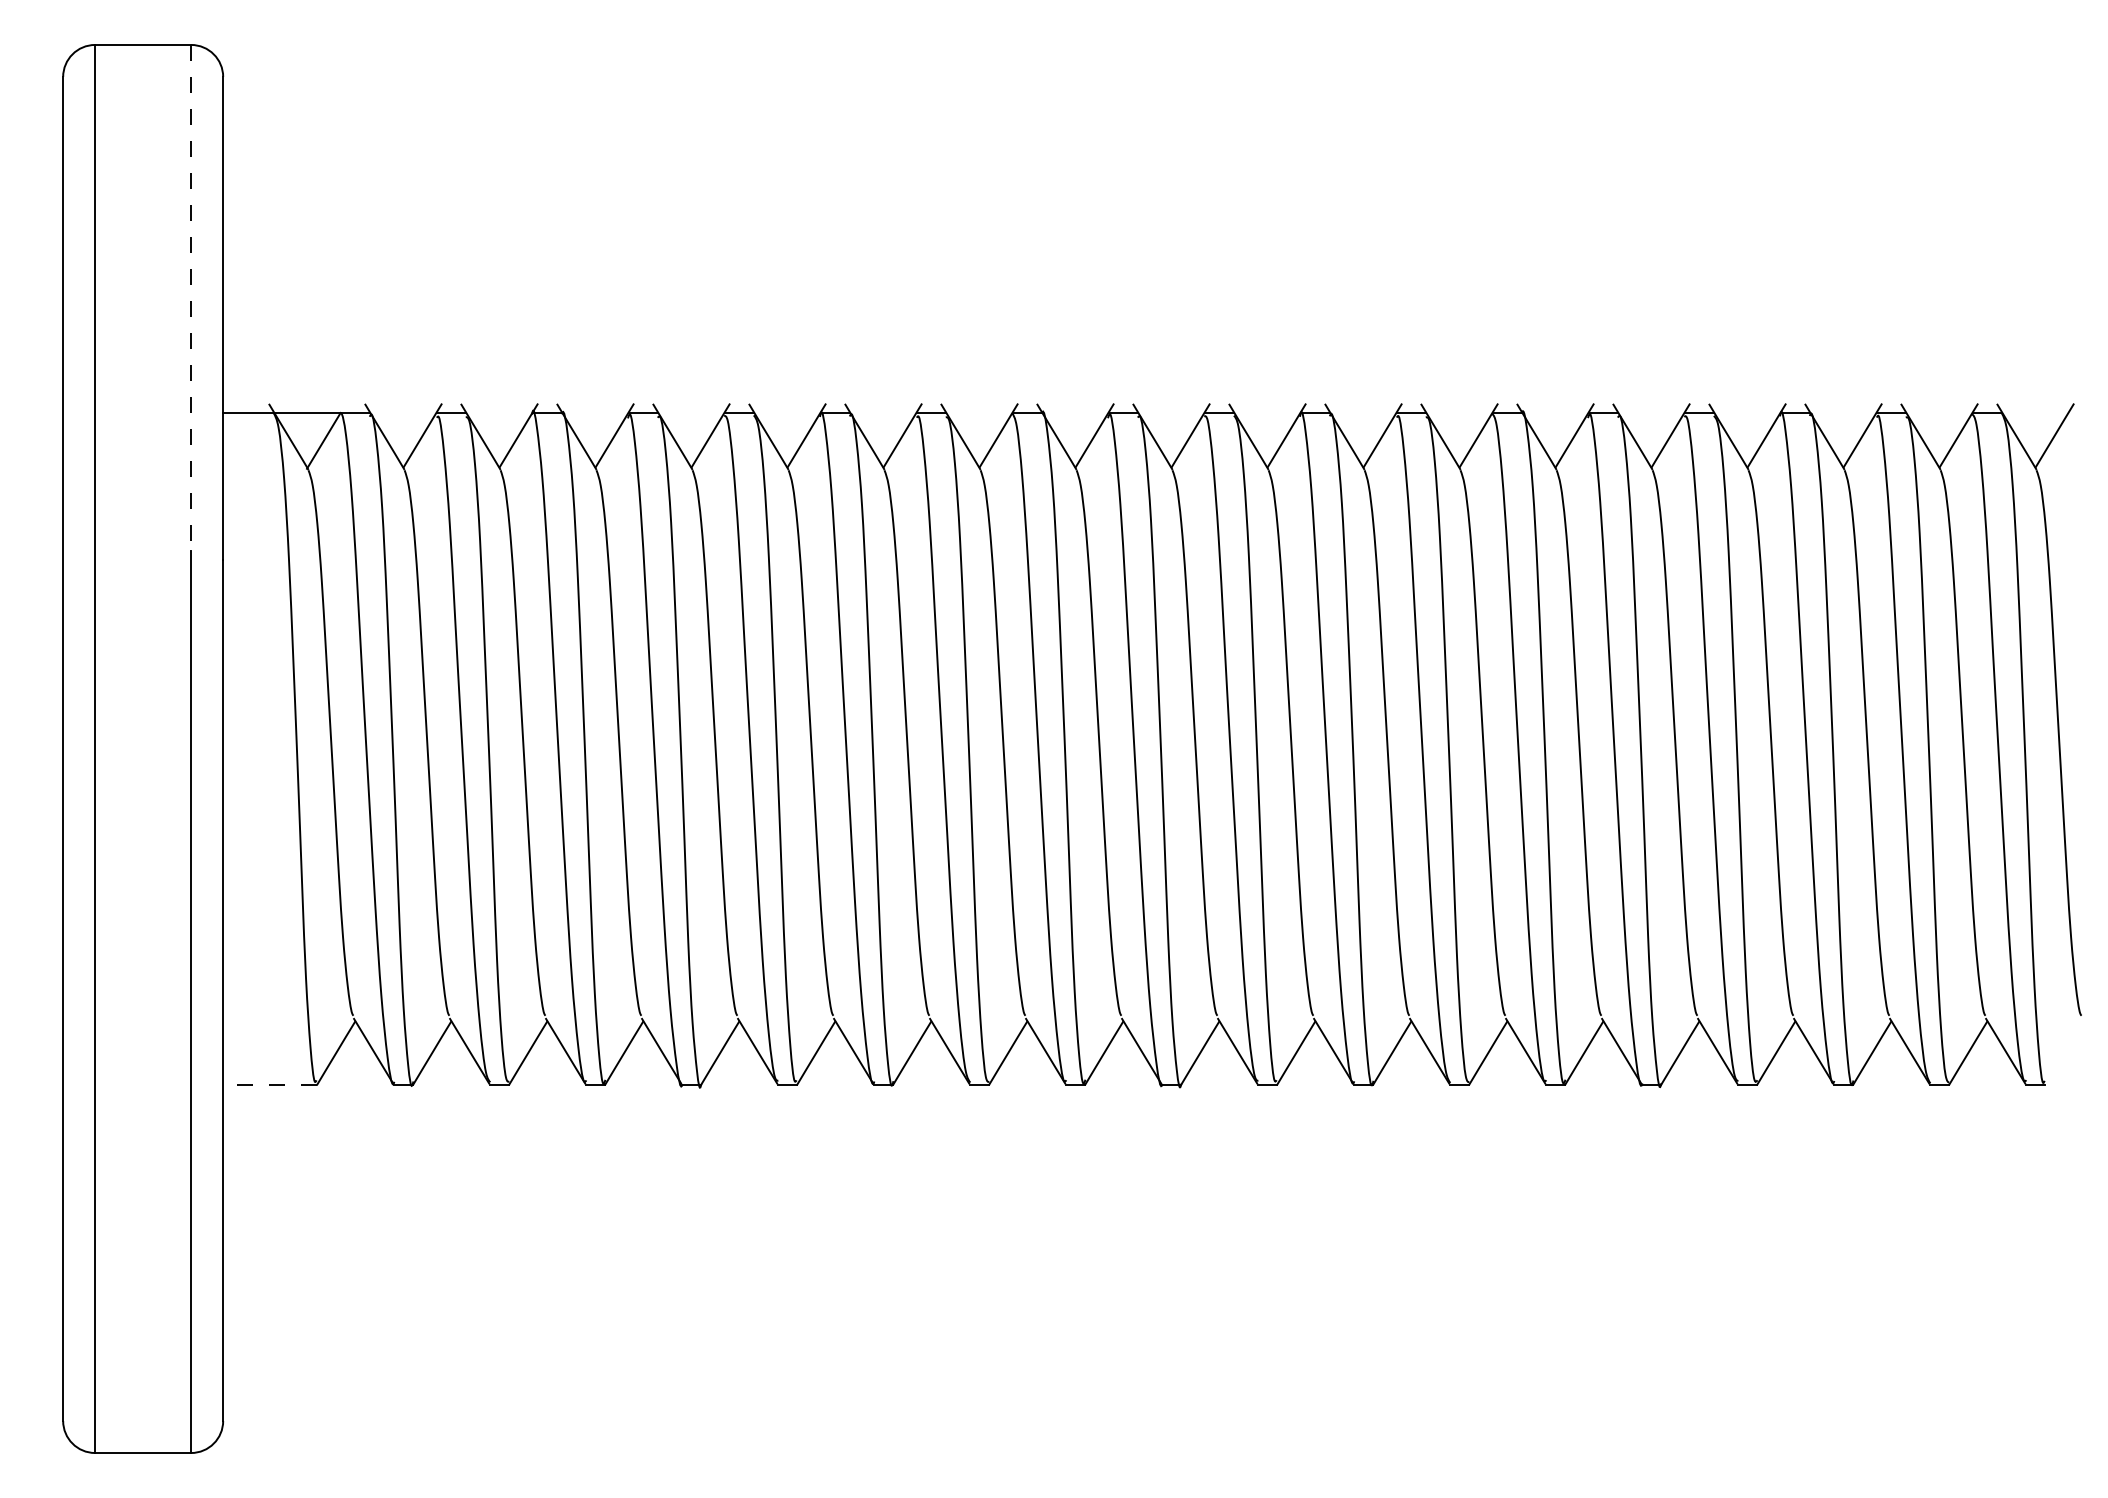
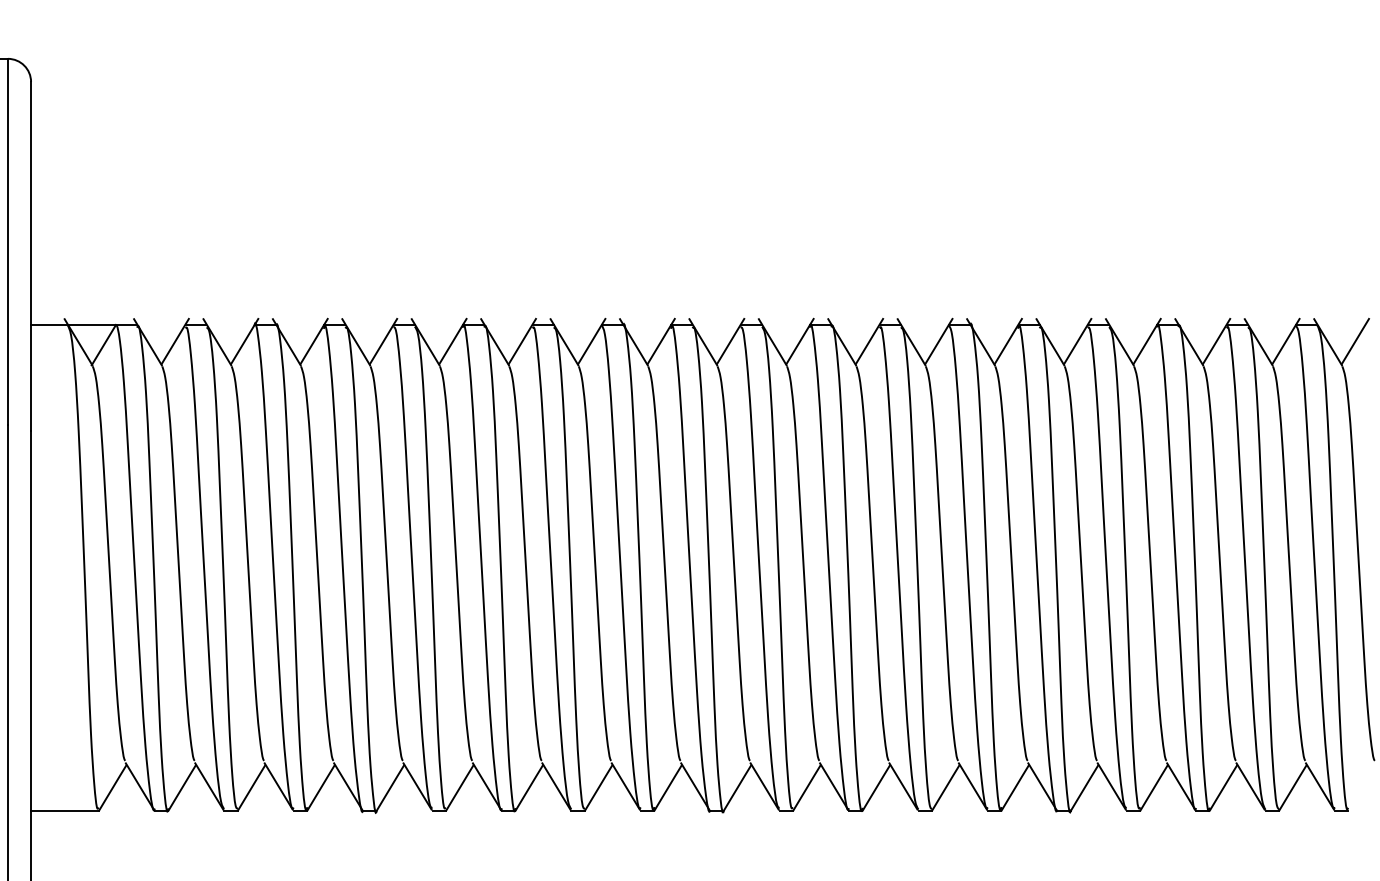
line: (191, 297) -> (8, 241), dashed -> solid
line: (269, 1084) -> (64, 810), dashed -> solid

